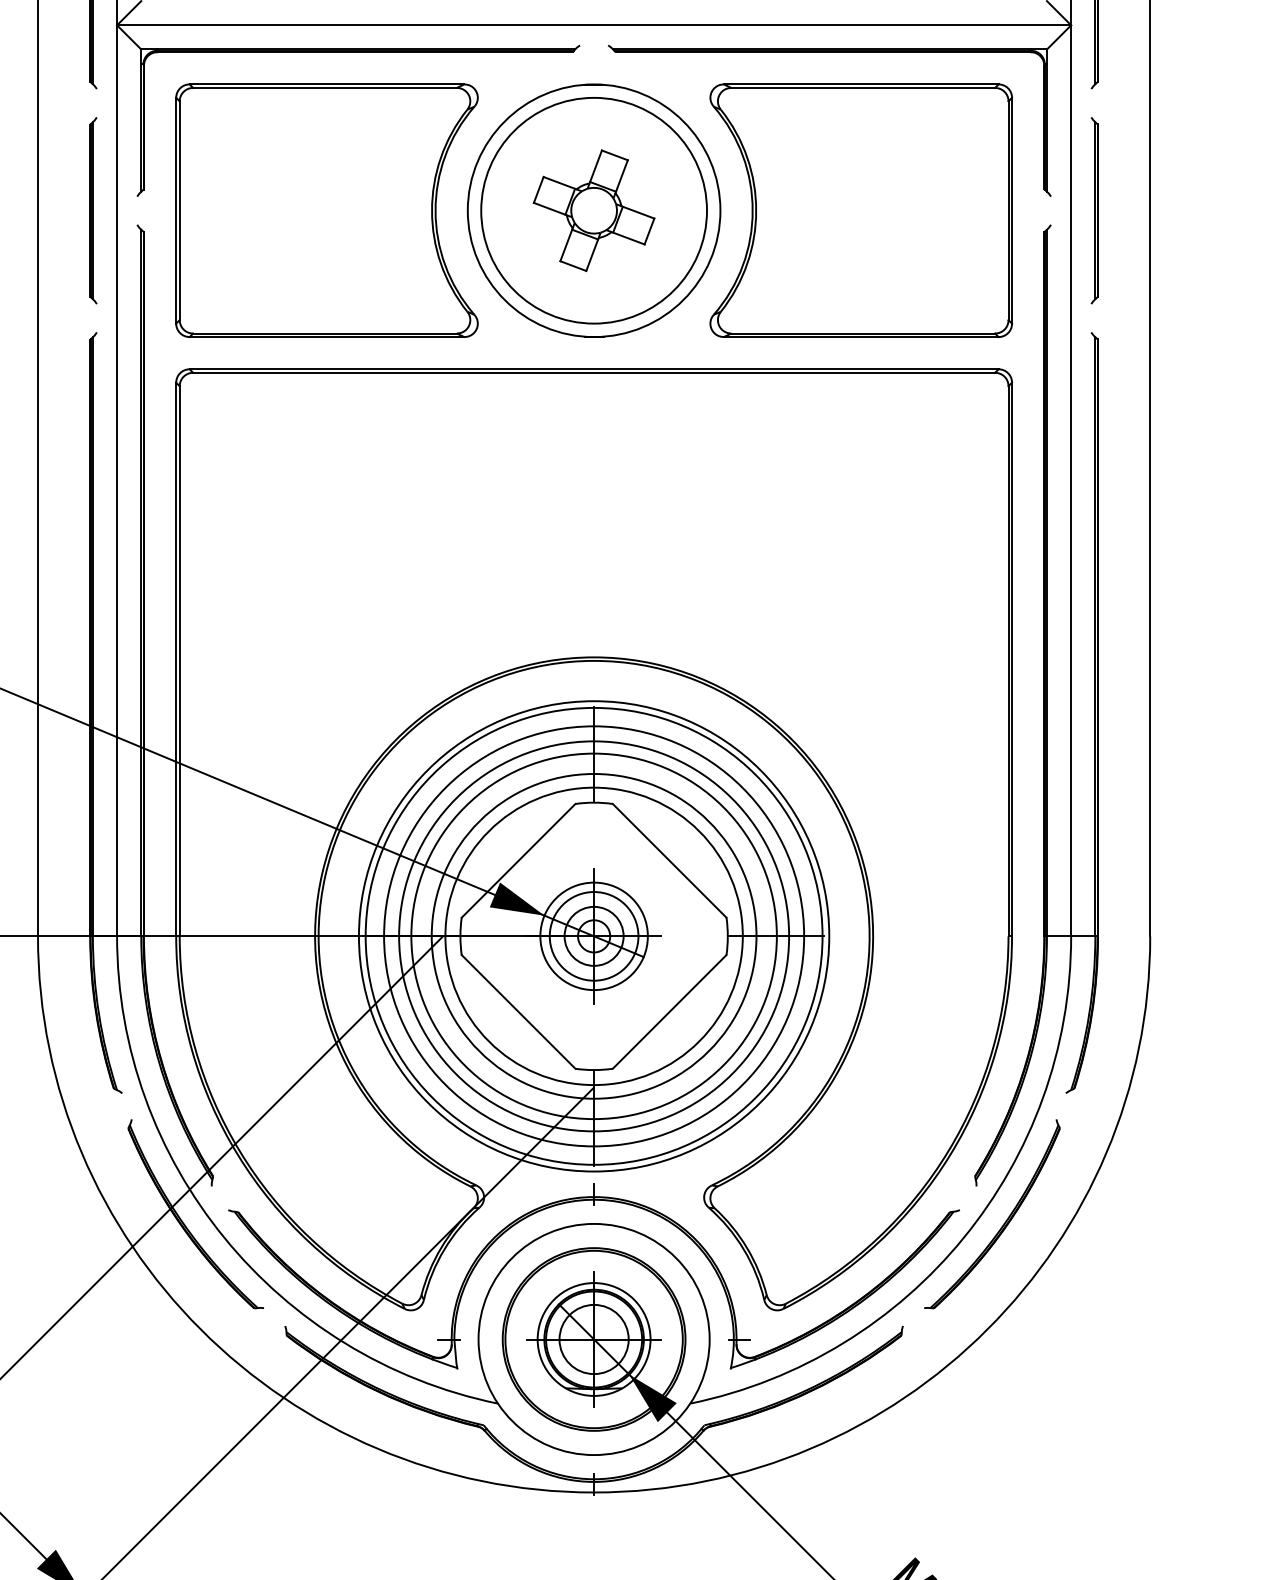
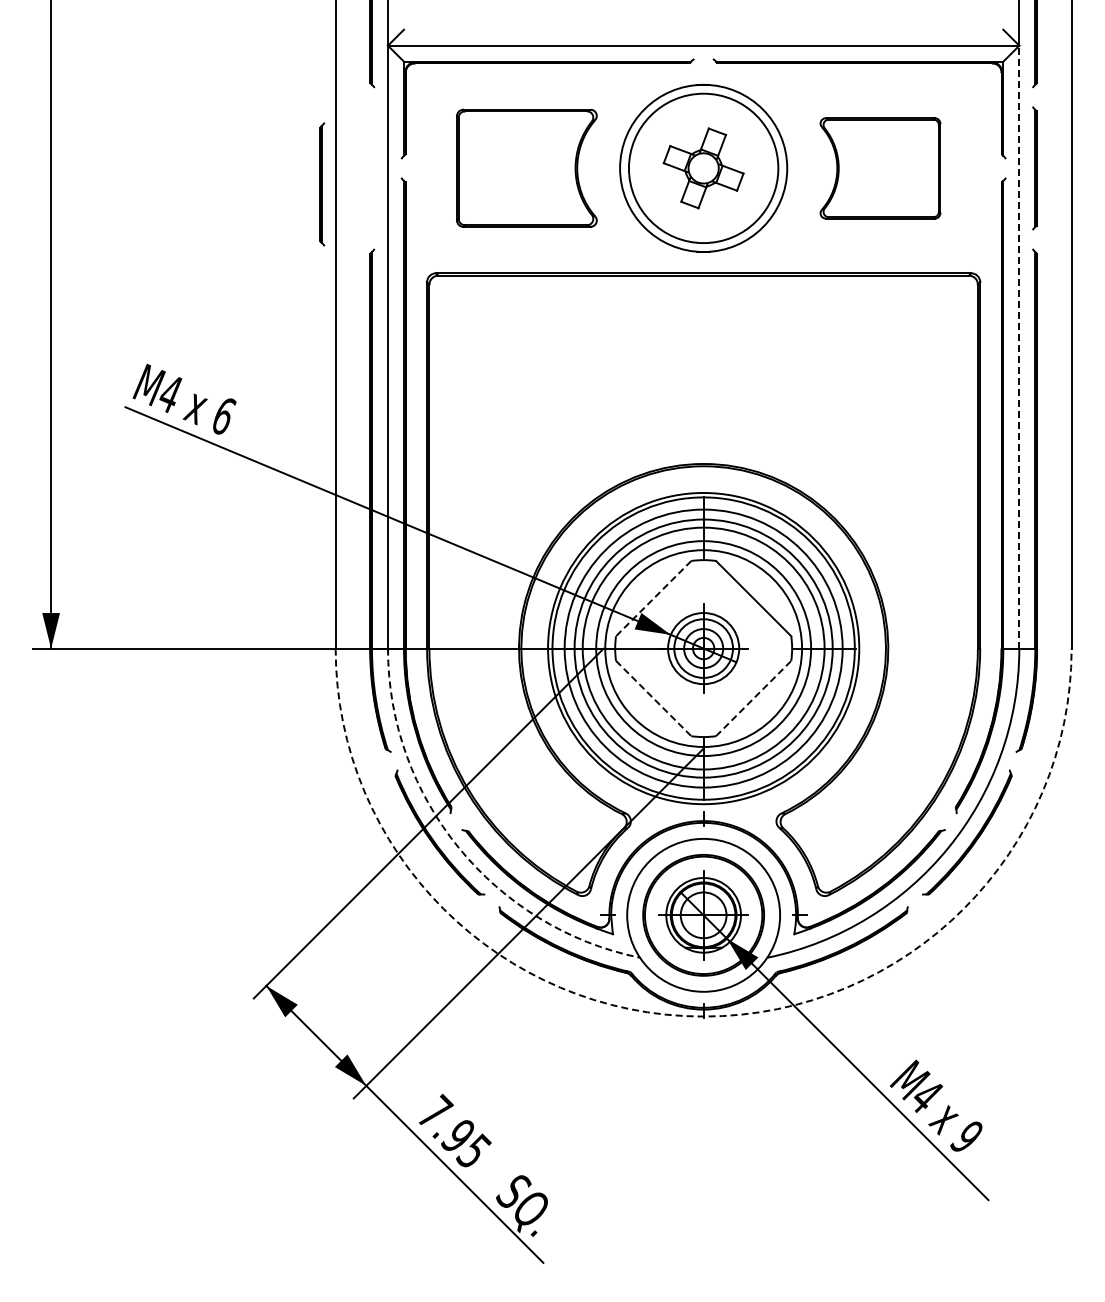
part: (326, 209) -> (526, 167), size x0.7
part: (93, 210) -> (322, 184), moved
part: (861, 210) -> (880, 168), size x0.6
line: (1071, 479) -> (1019, 346), solid -> dashed
line: (518, 860) -> (653, 598), solid -> dashed
line: (519, 1011) -> (654, 698), solid -> dashed
line: (670, 1011) -> (754, 698), solid -> dashed
arc: (223, 1238) -> (458, 848), solid -> dashed
arc: (593, 1492) -> (703, 1016), solid -> dashed

